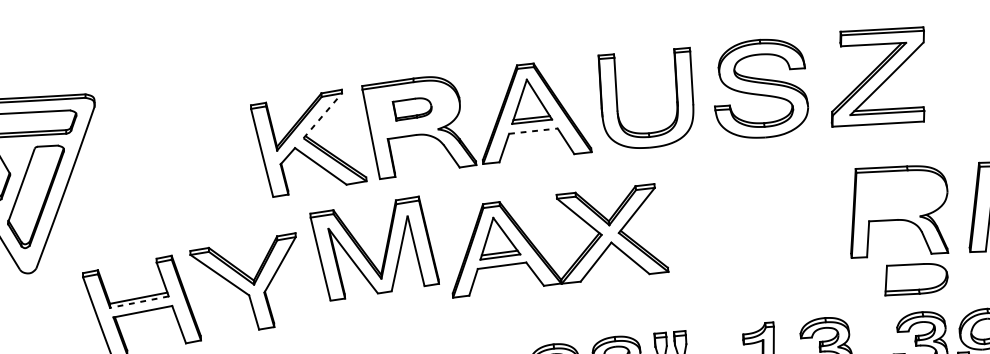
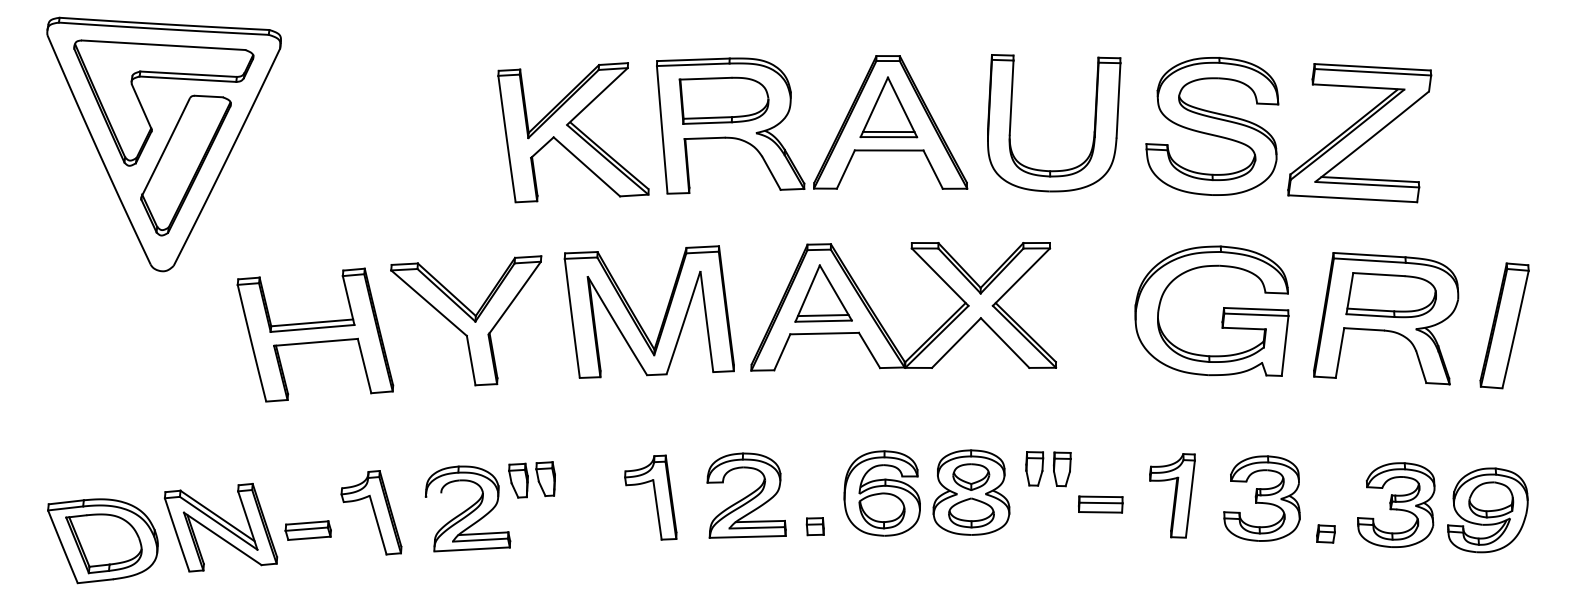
part: (877, 77) -> (1359, 133), moved
part: (412, 108) -> (723, 100), size x1.67
line: (322, 115) -> (597, 96), dashed -> solid
line: (533, 131) -> (889, 150), dashed -> solid
part: (781, 218) -> (1222, 310), added
part: (366, 254) -> (637, 318), moved
part: (915, 278) -> (1390, 295), moved
line: (139, 302) -> (312, 328), dashed -> solid

